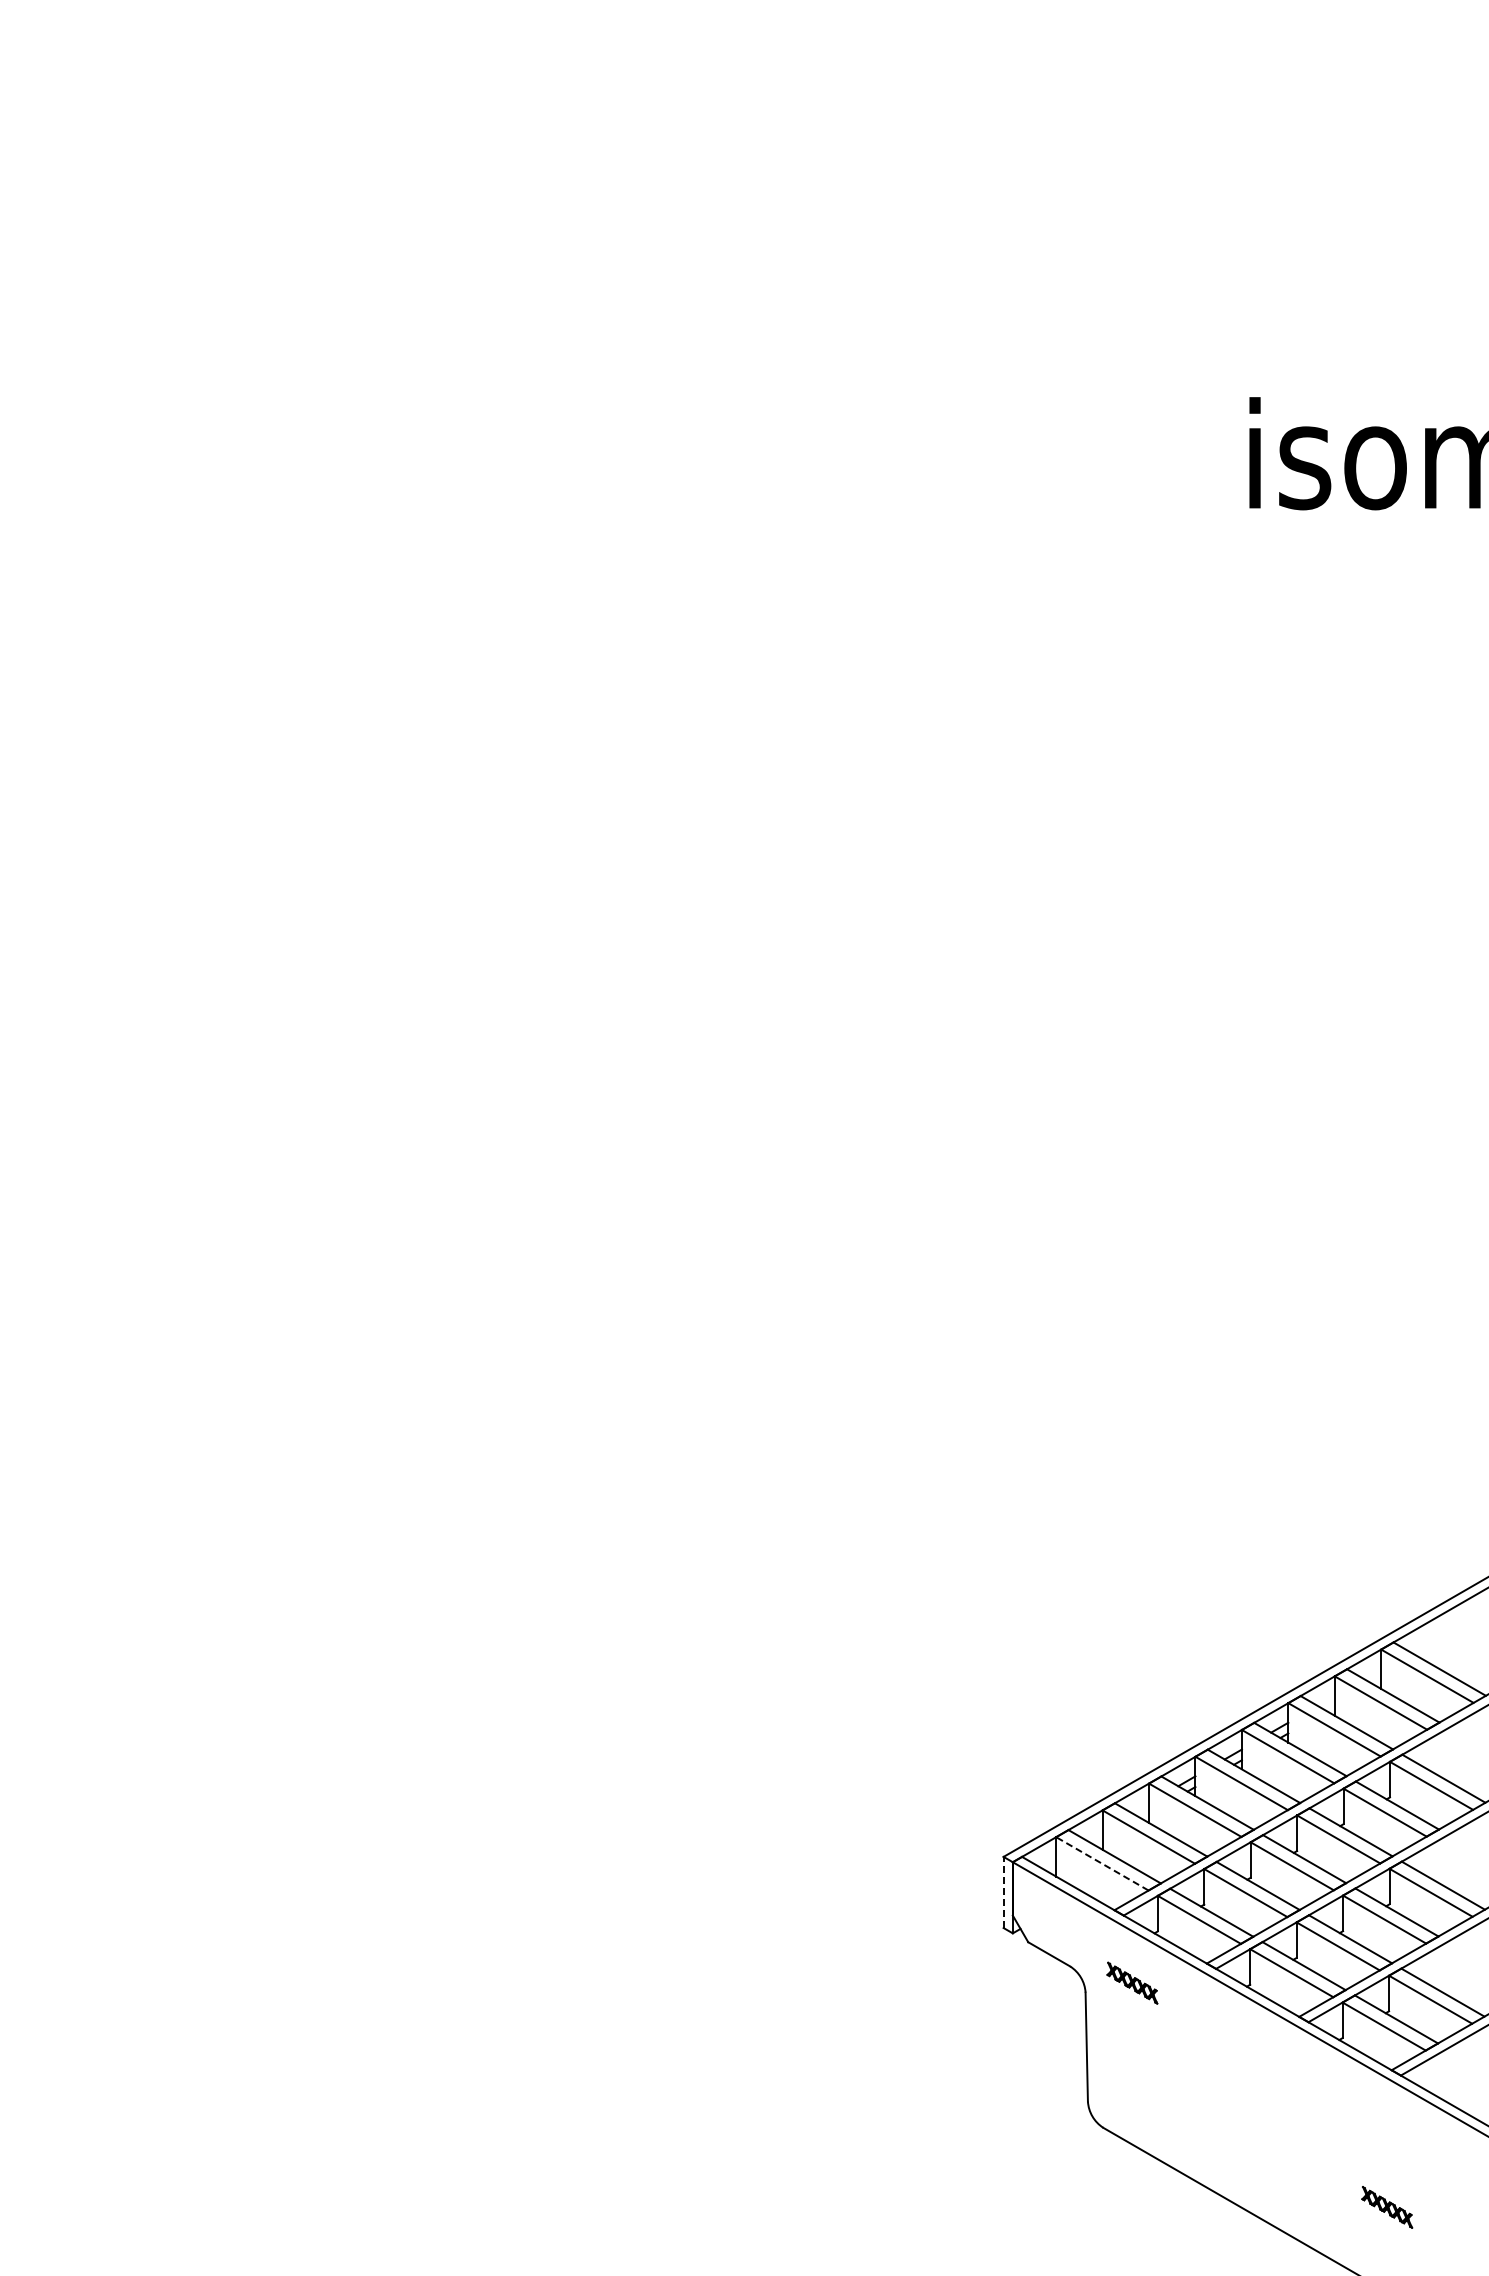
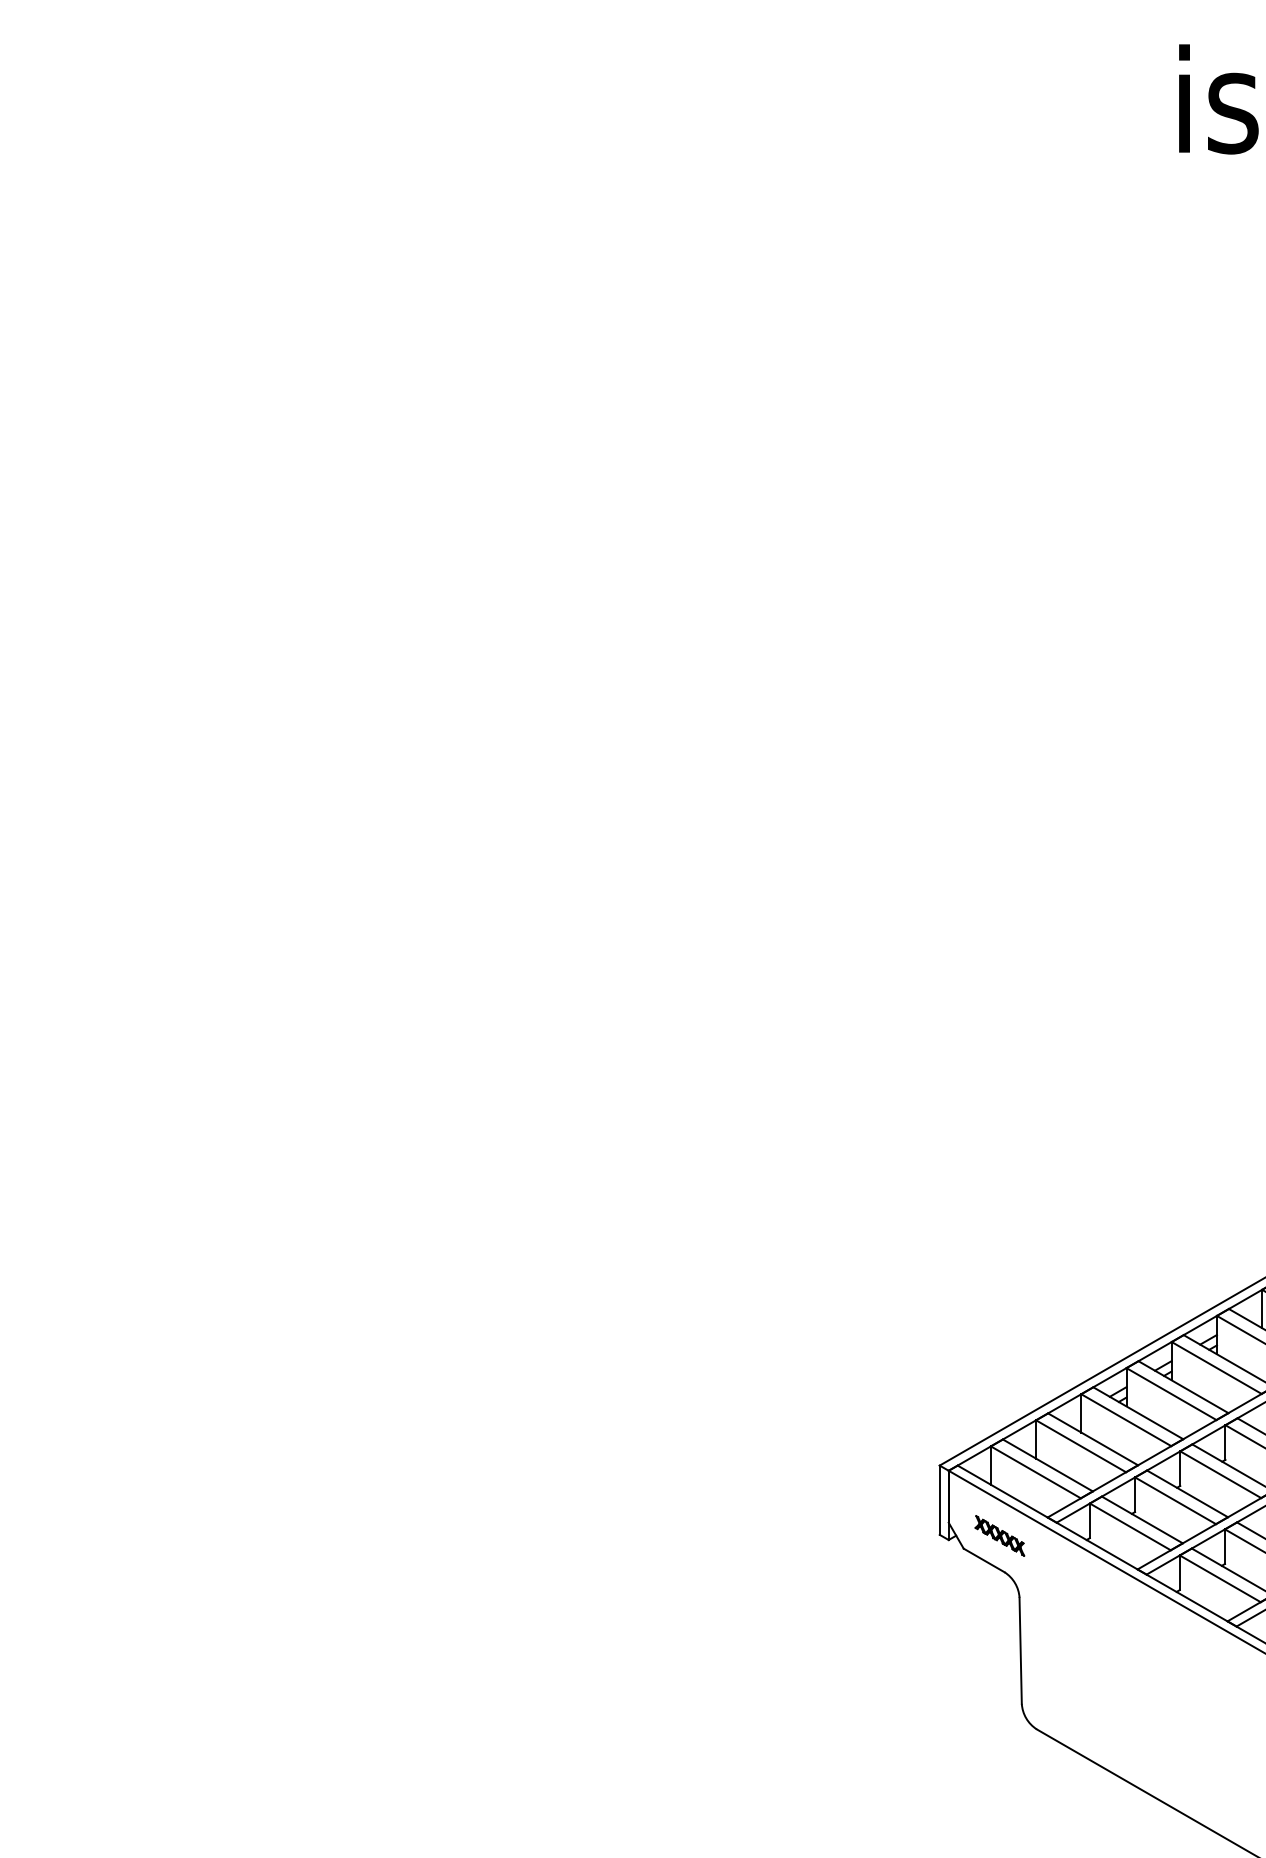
line: (1101, 1863) -> (1035, 1472), dashed -> solid
line: (1003, 1892) -> (939, 1500), dashed -> solid
part: (1132, 1982) -> (999, 1535), moved

